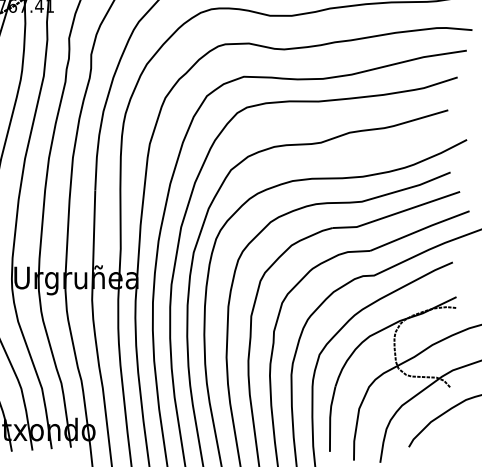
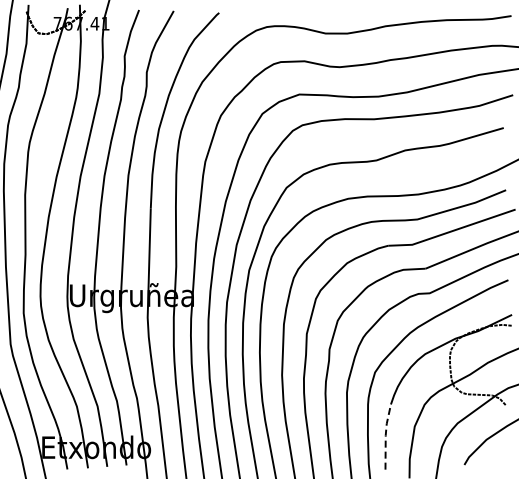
line: (329, 417) -> (385, 435), solid -> dashed

